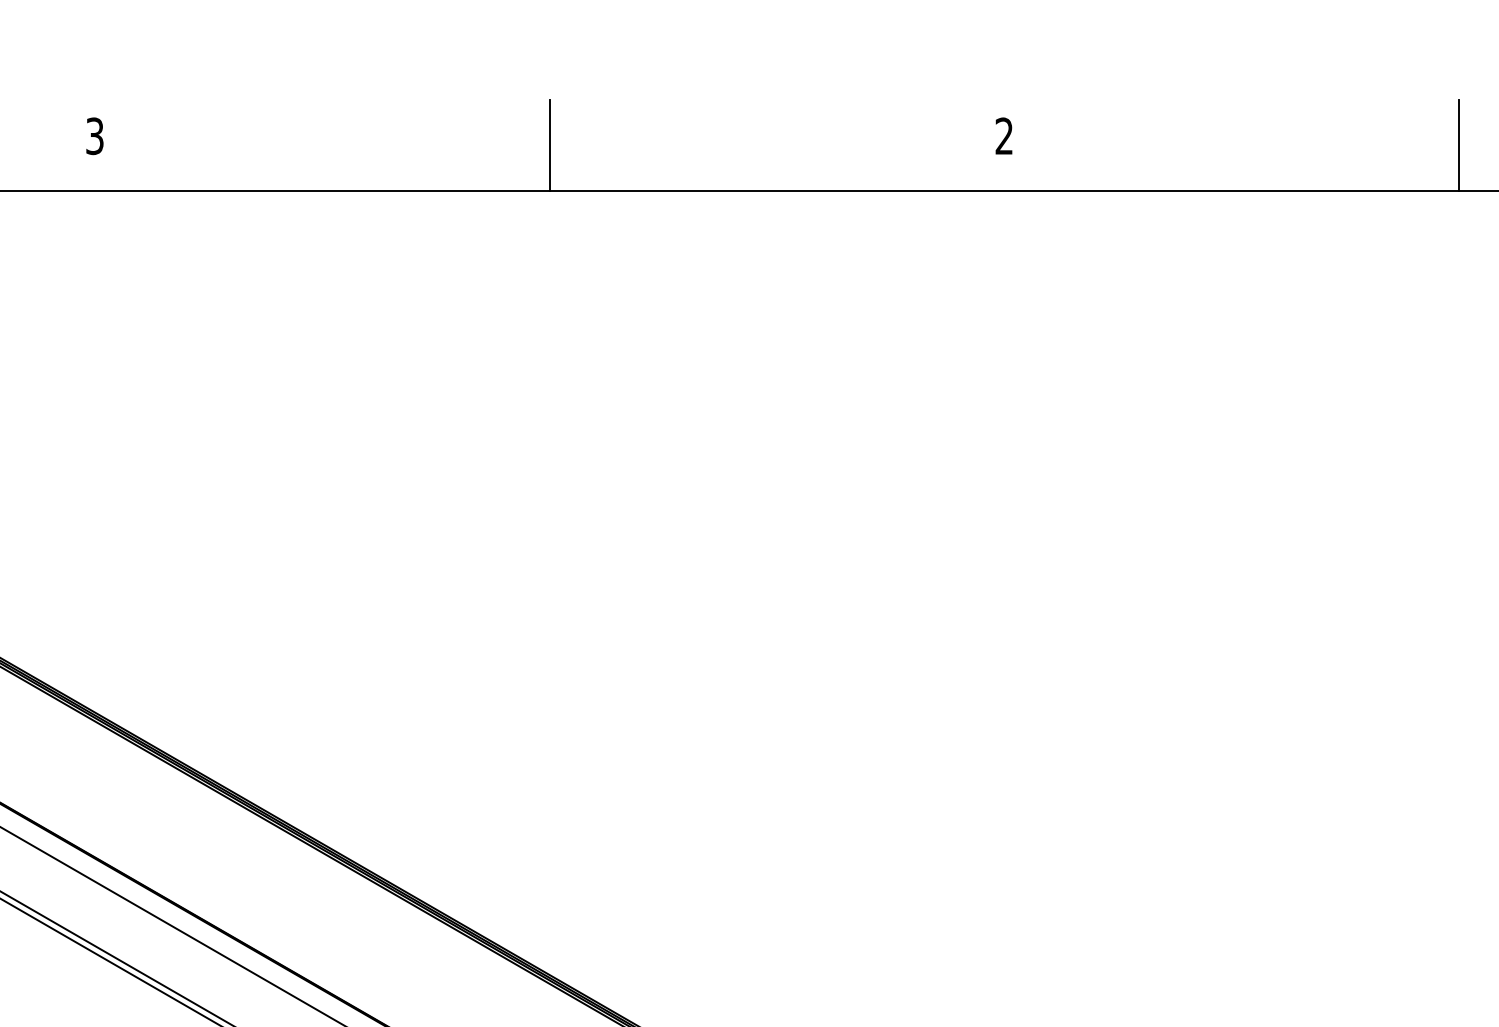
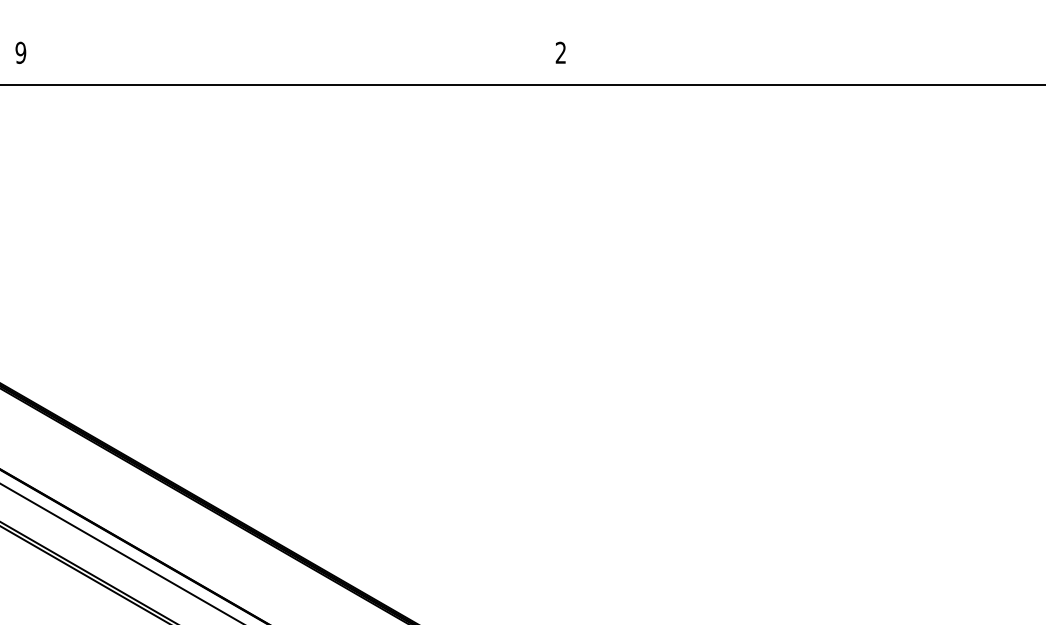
text: (94, 135) -> (20, 52), 3 -> 9
line: (548, 145) -> (290, 58), removed
line: (1459, 145) -> (831, 58), removed

